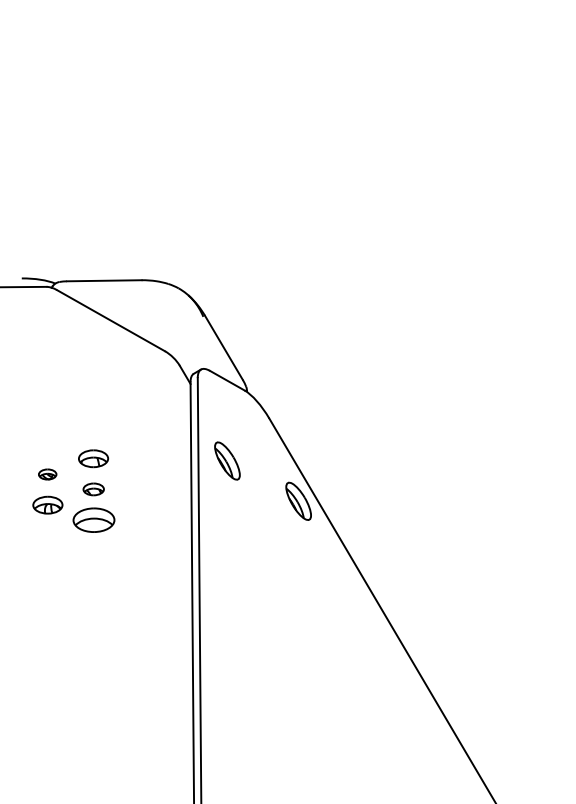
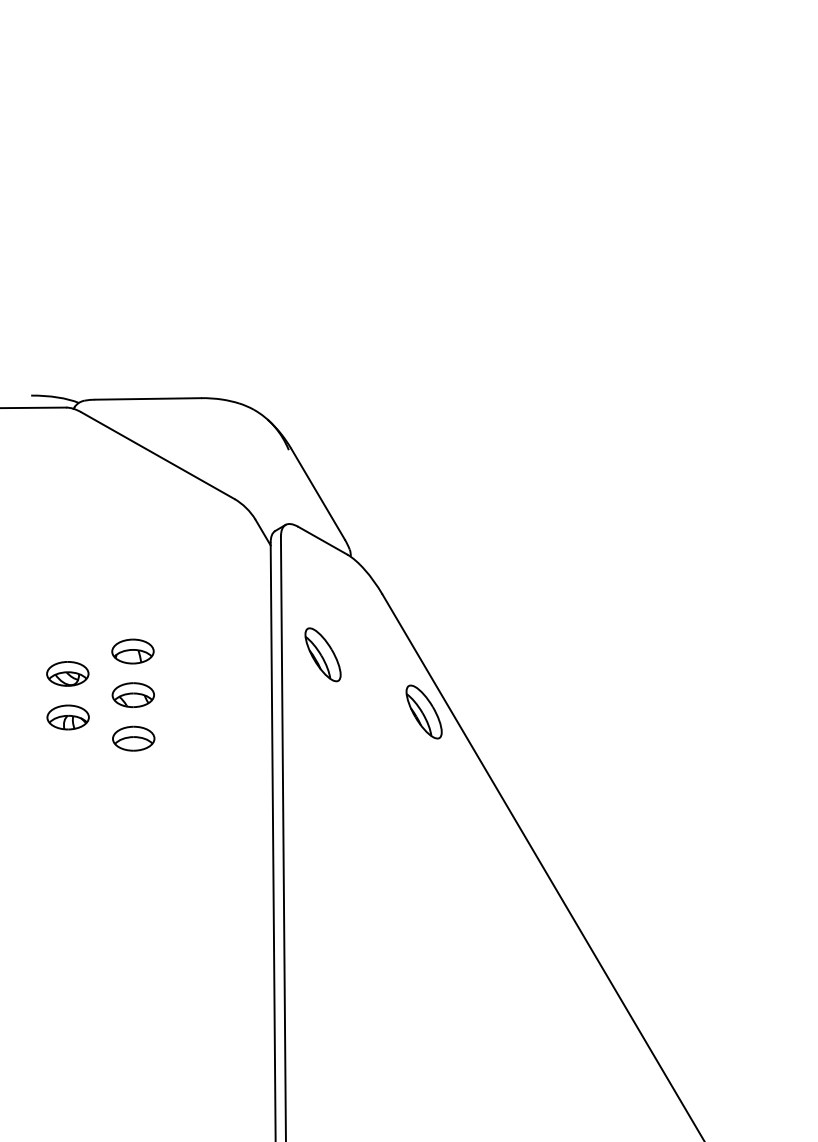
part: (47, 474) -> (67, 673), size x1.67
part: (93, 489) -> (132, 694), size x1.43
part: (93, 520) -> (133, 738), size x0.71

